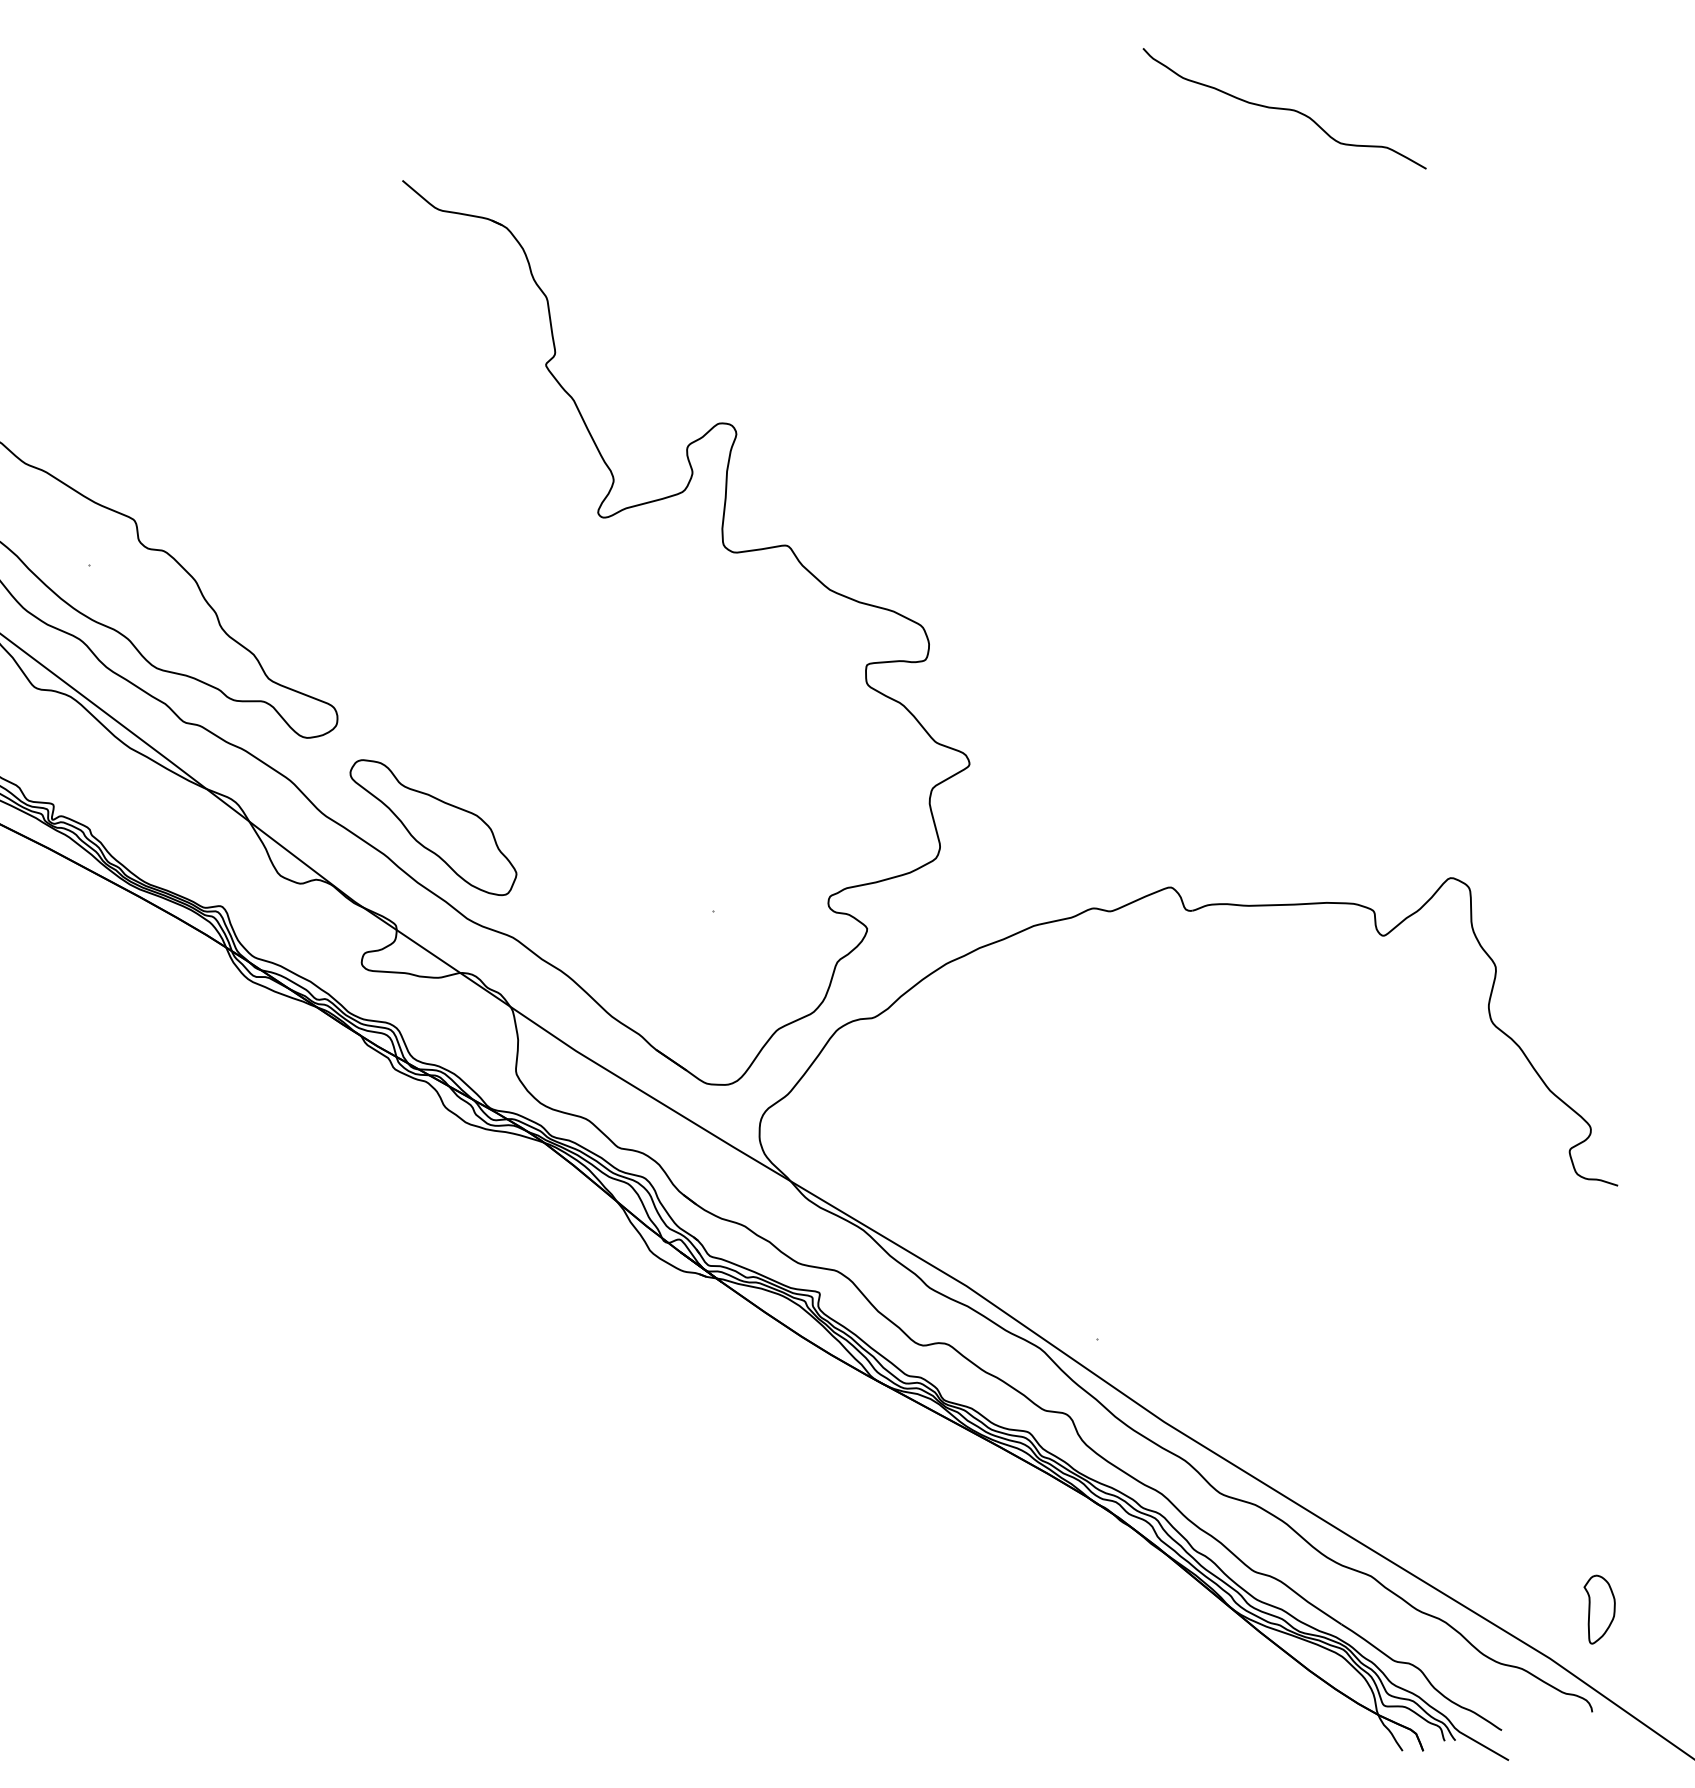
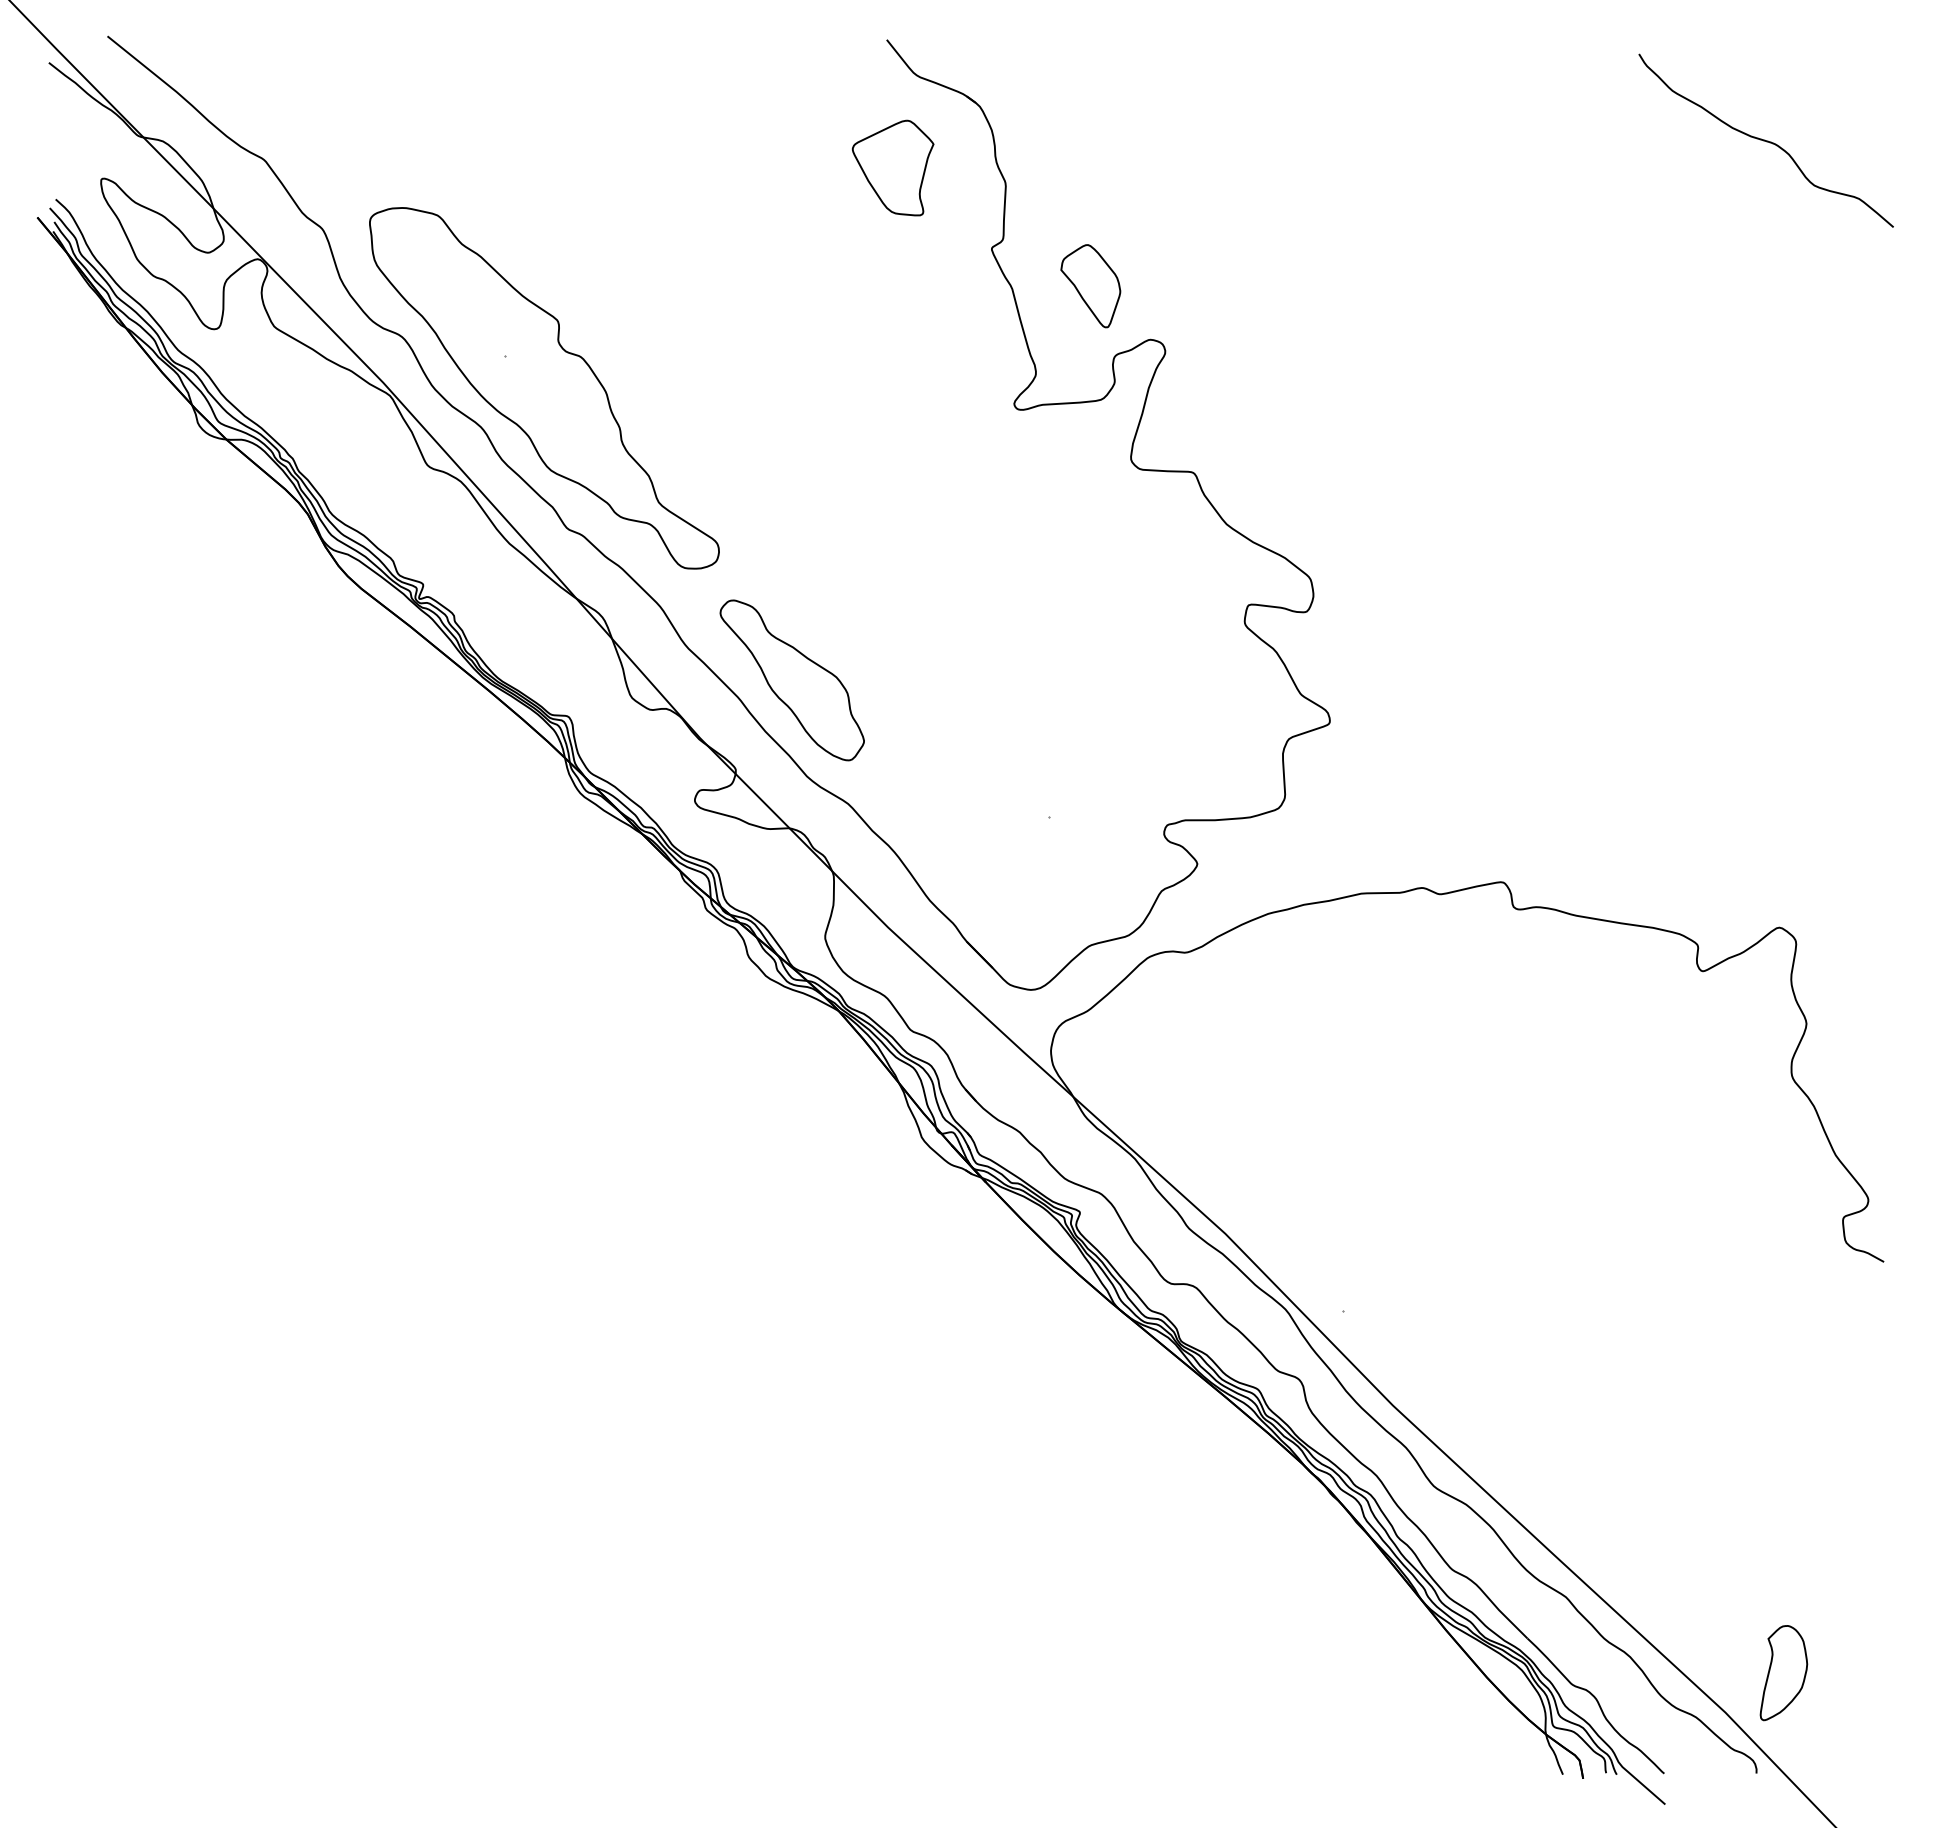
part: (432, 304) -> (892, 167), added
part: (650, 382) -> (1090, 286), added
part: (1599, 1608) -> (1783, 1673), size x1.43

